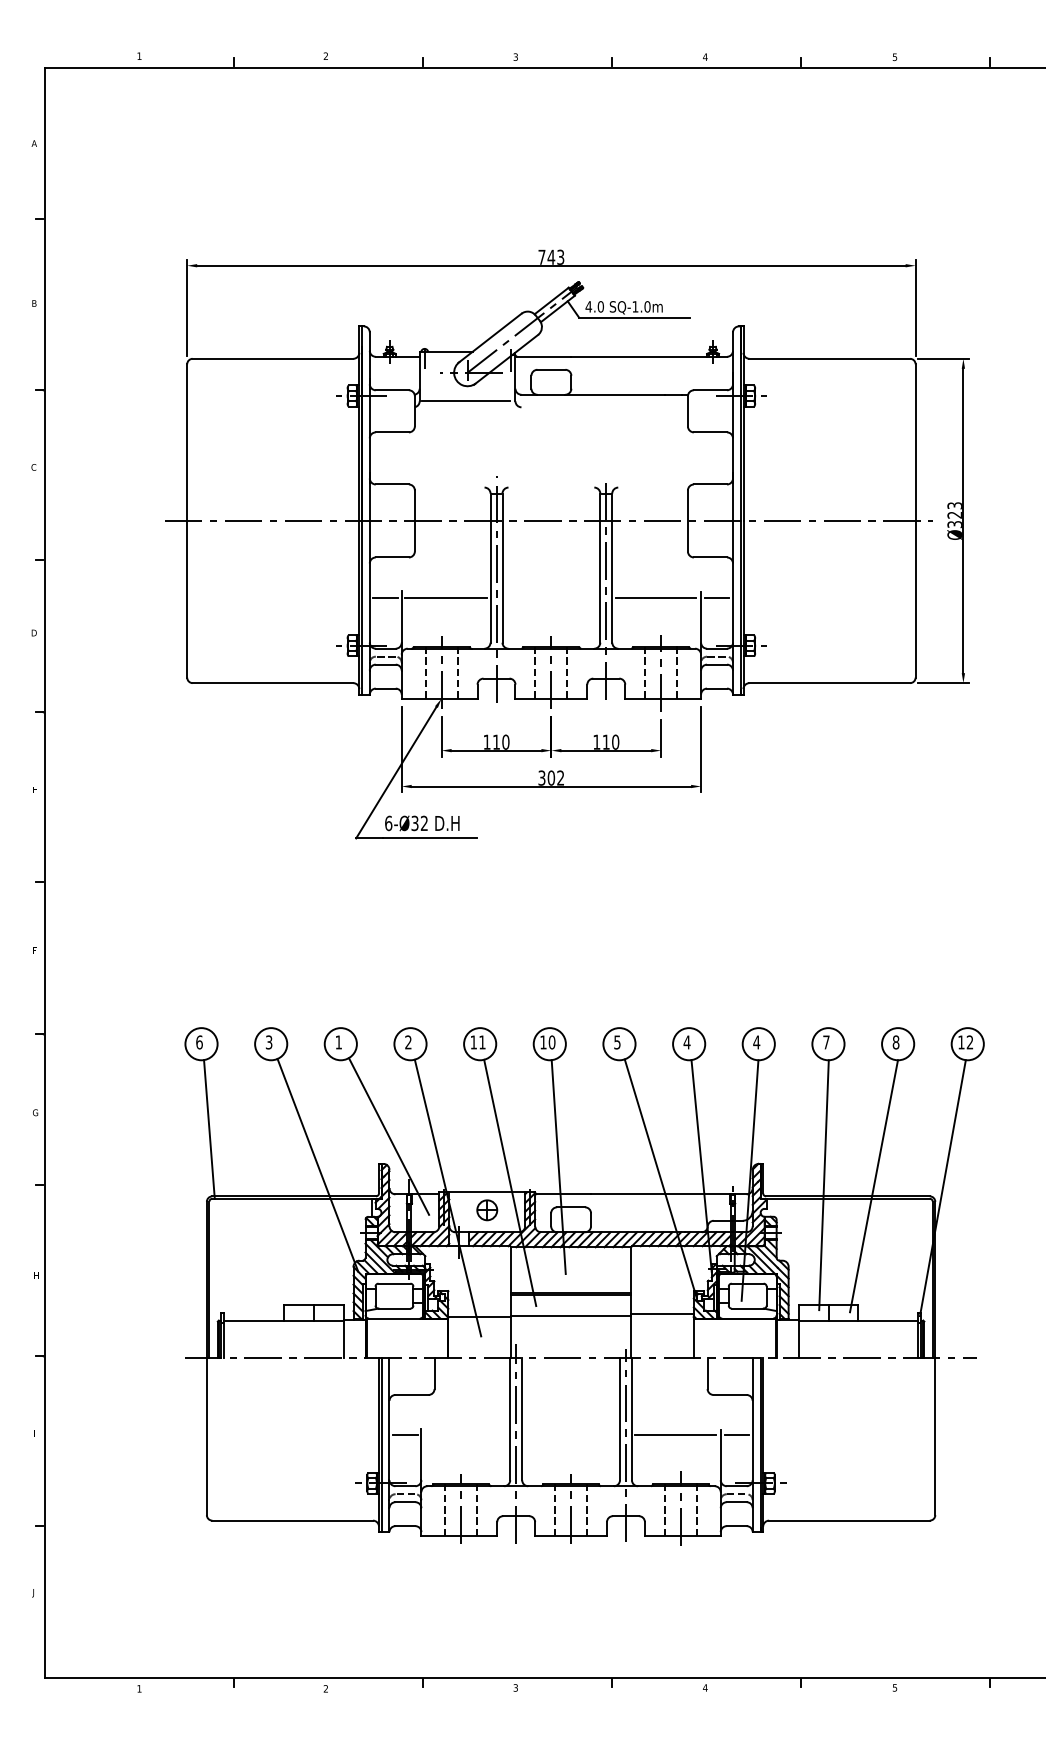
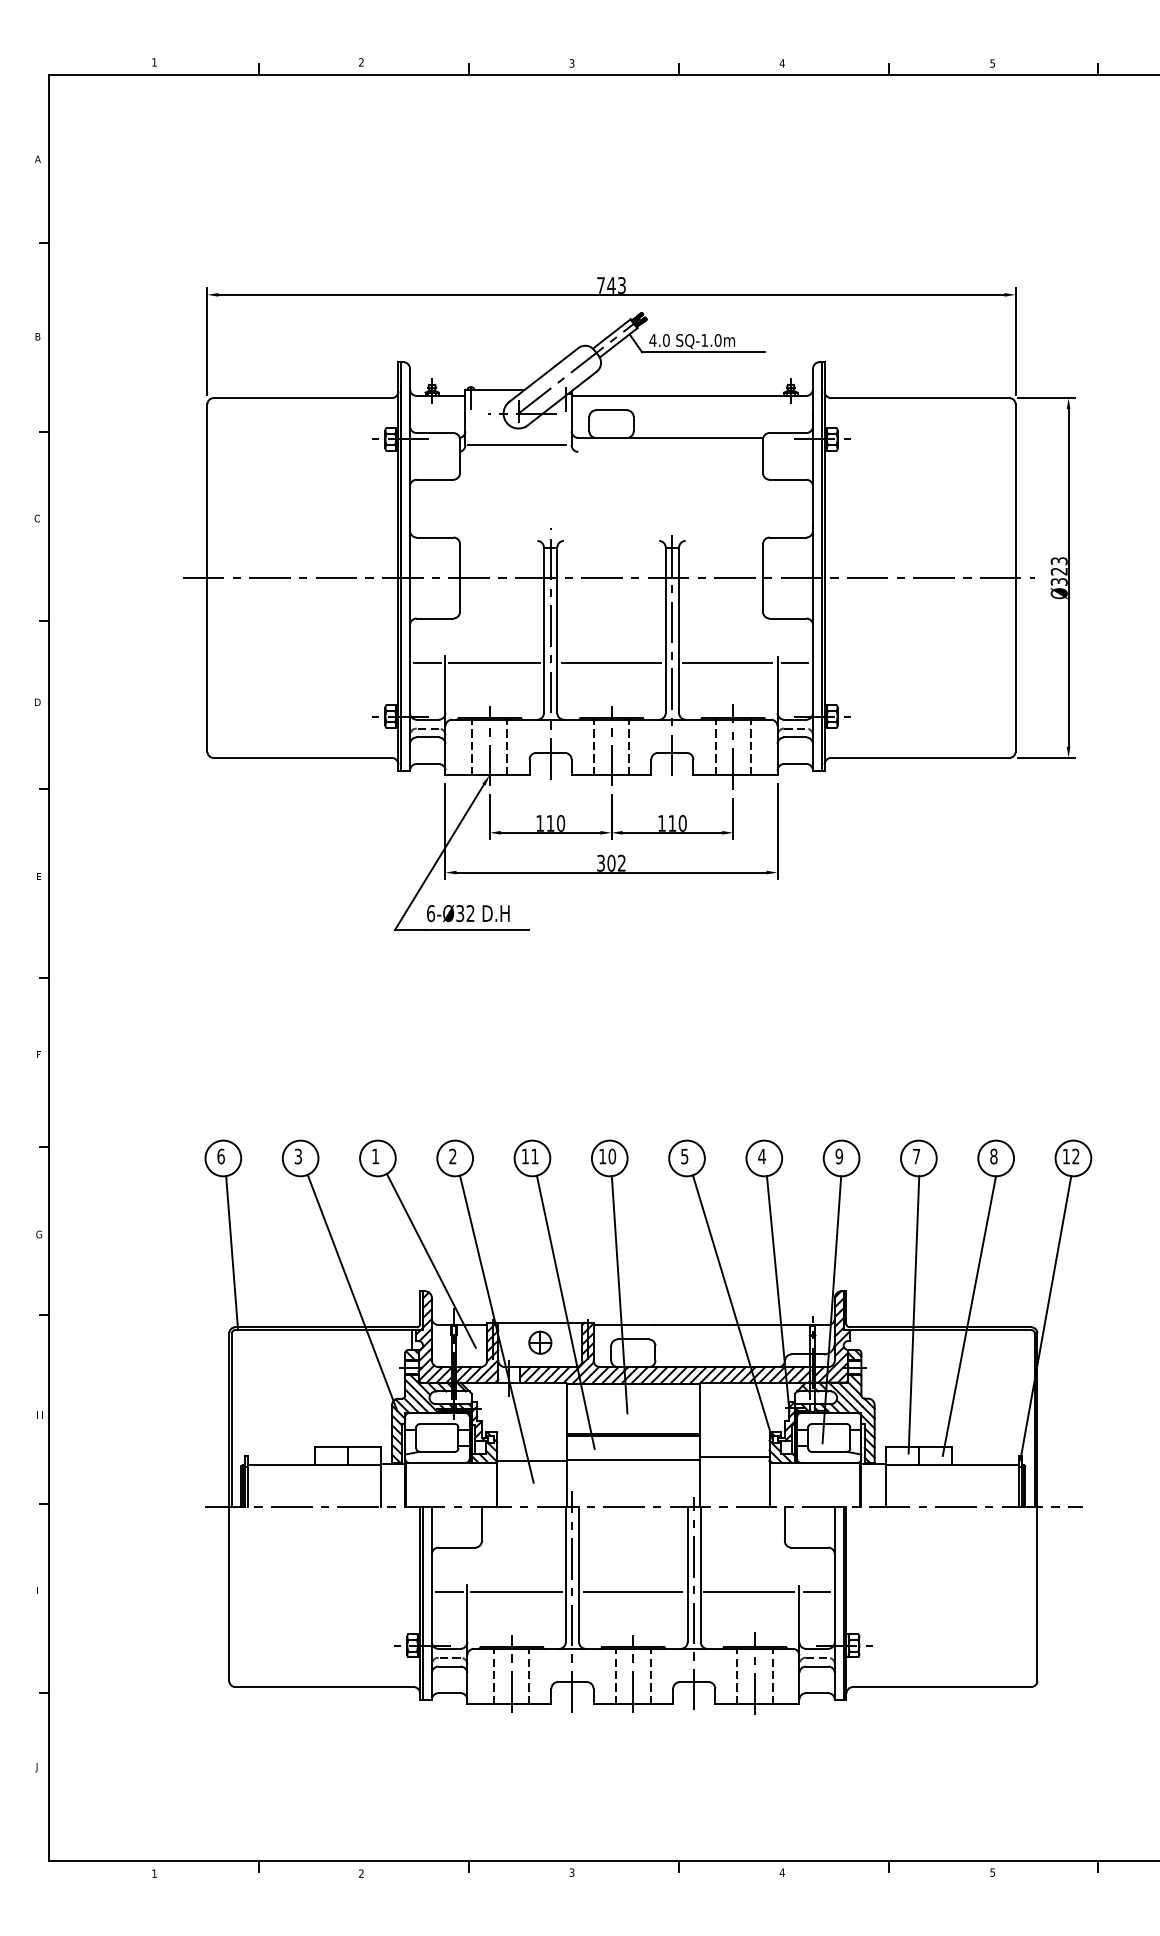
line: (550, 597) -> (610, 662), added
text: (756, 1042) -> (839, 1156), 4 -> 9
line: (465, 1435) -> (516, 1592), added
line: (570, 1435) -> (632, 1592), added

